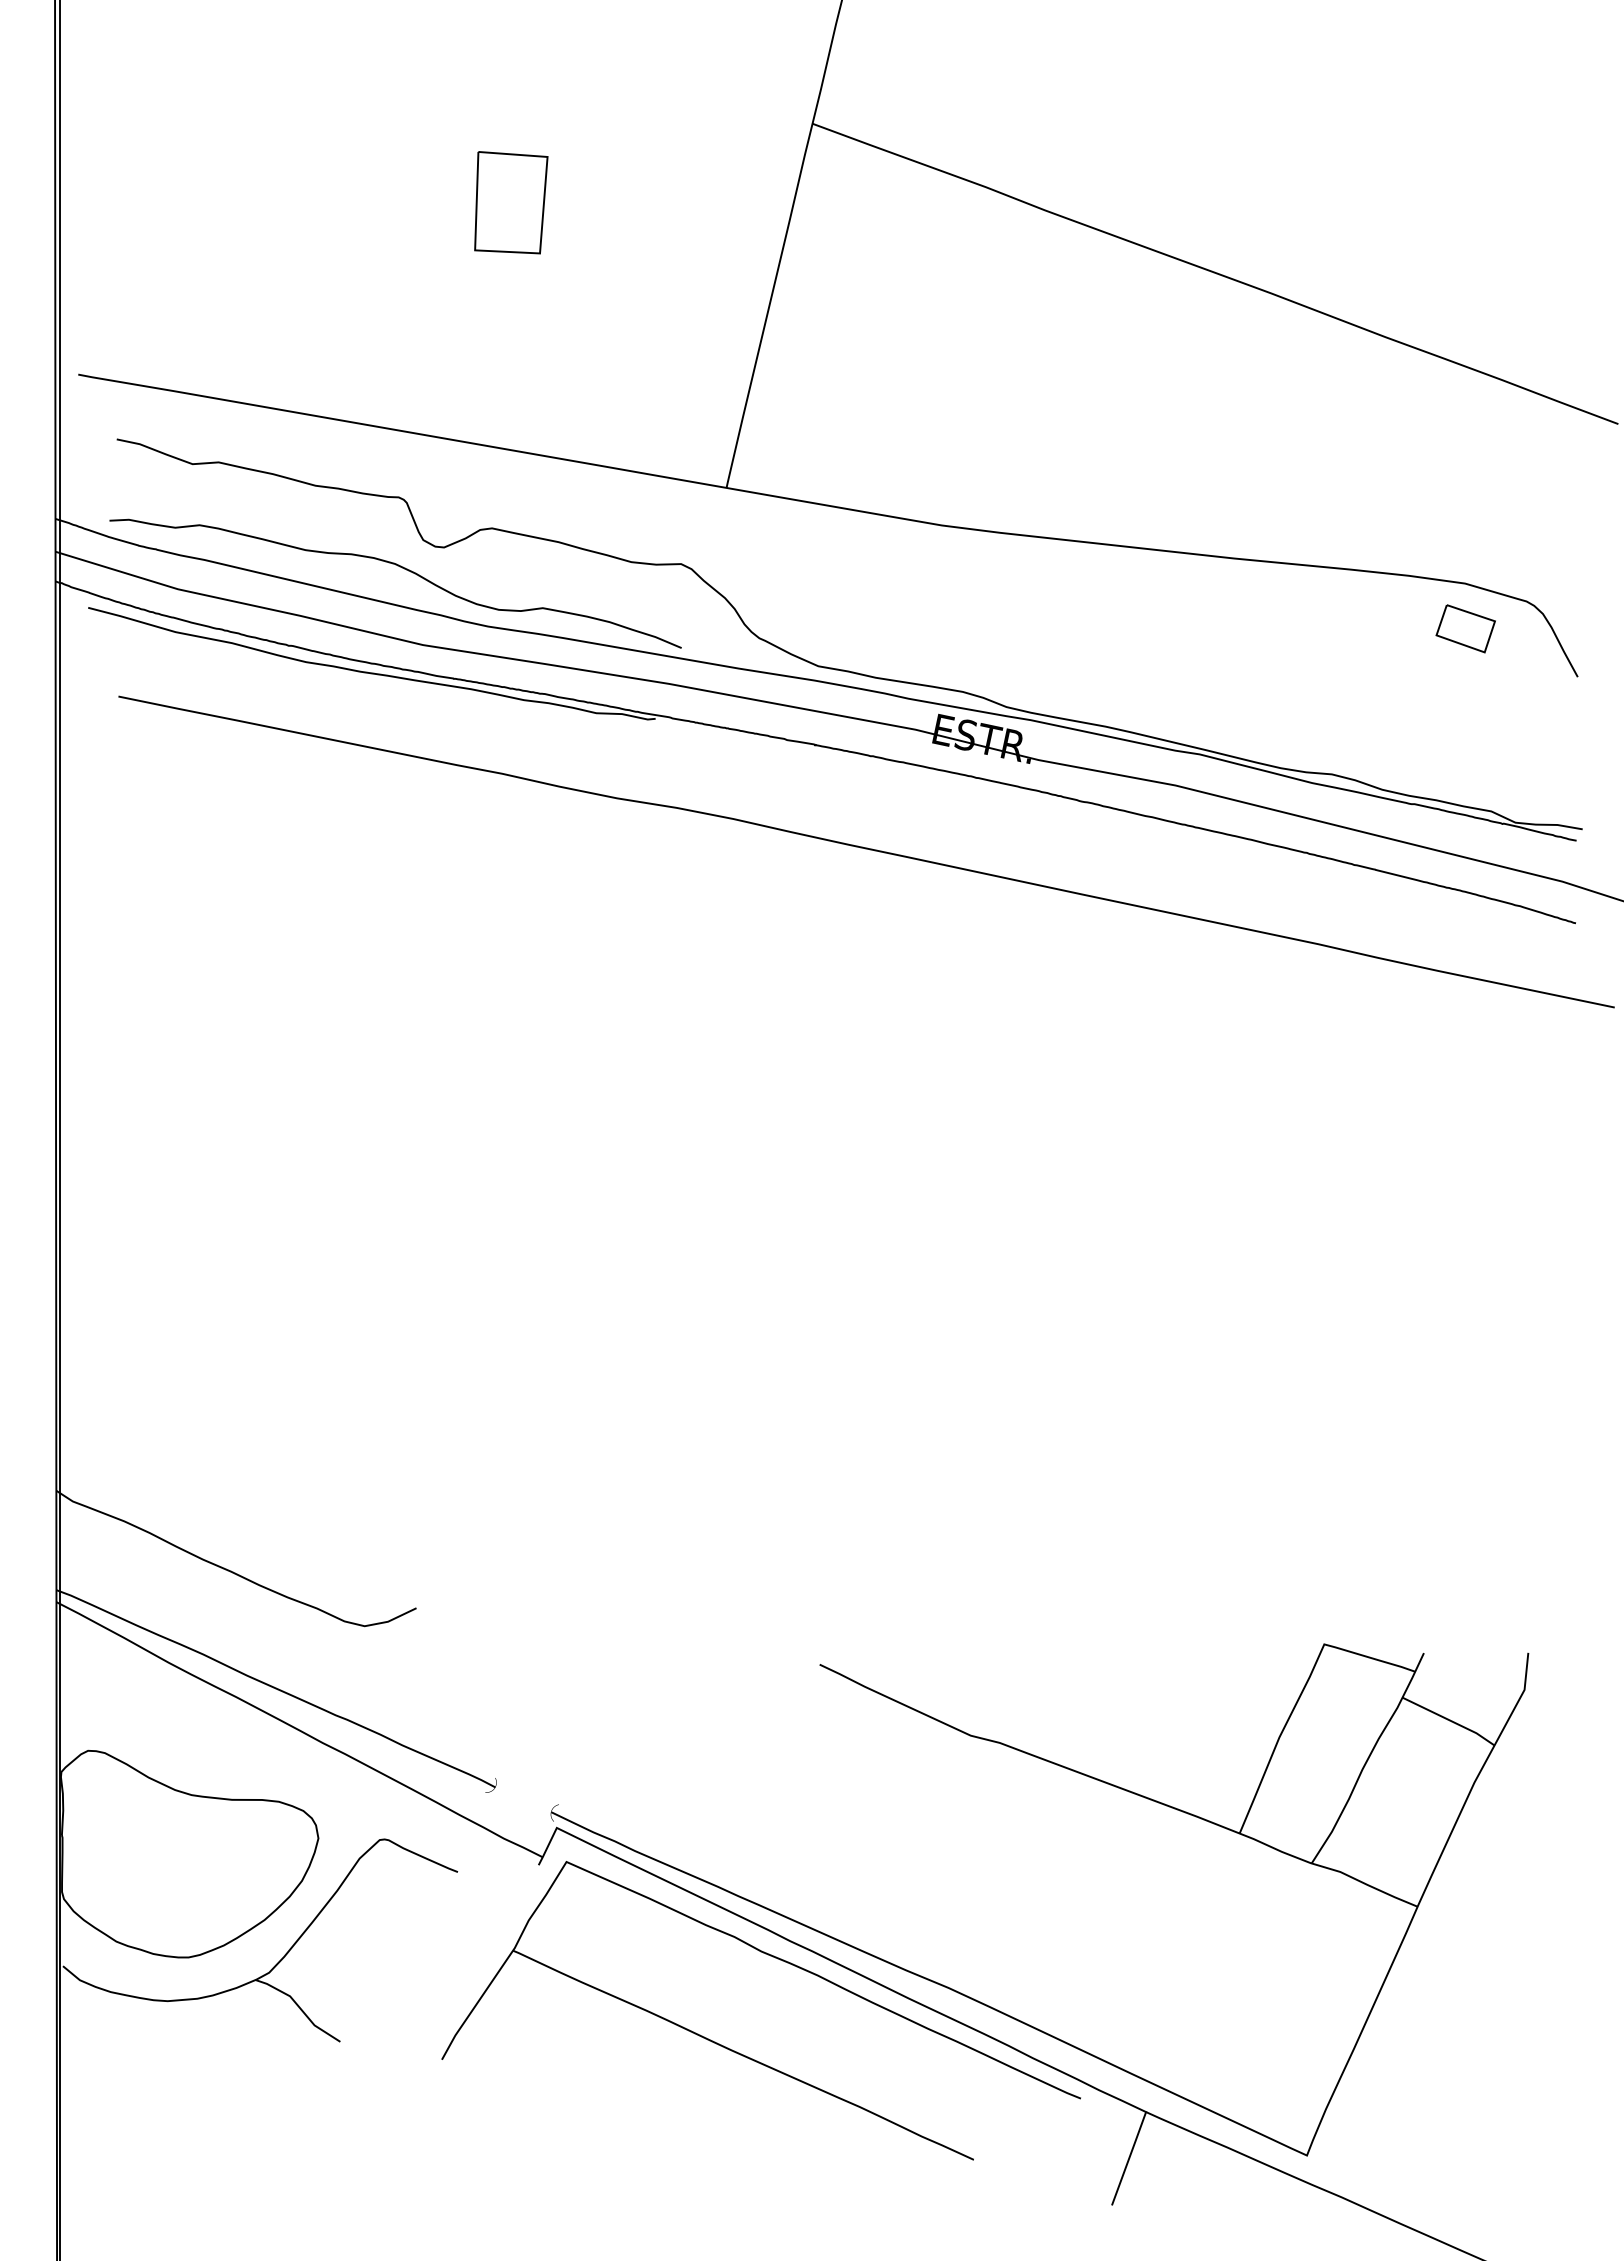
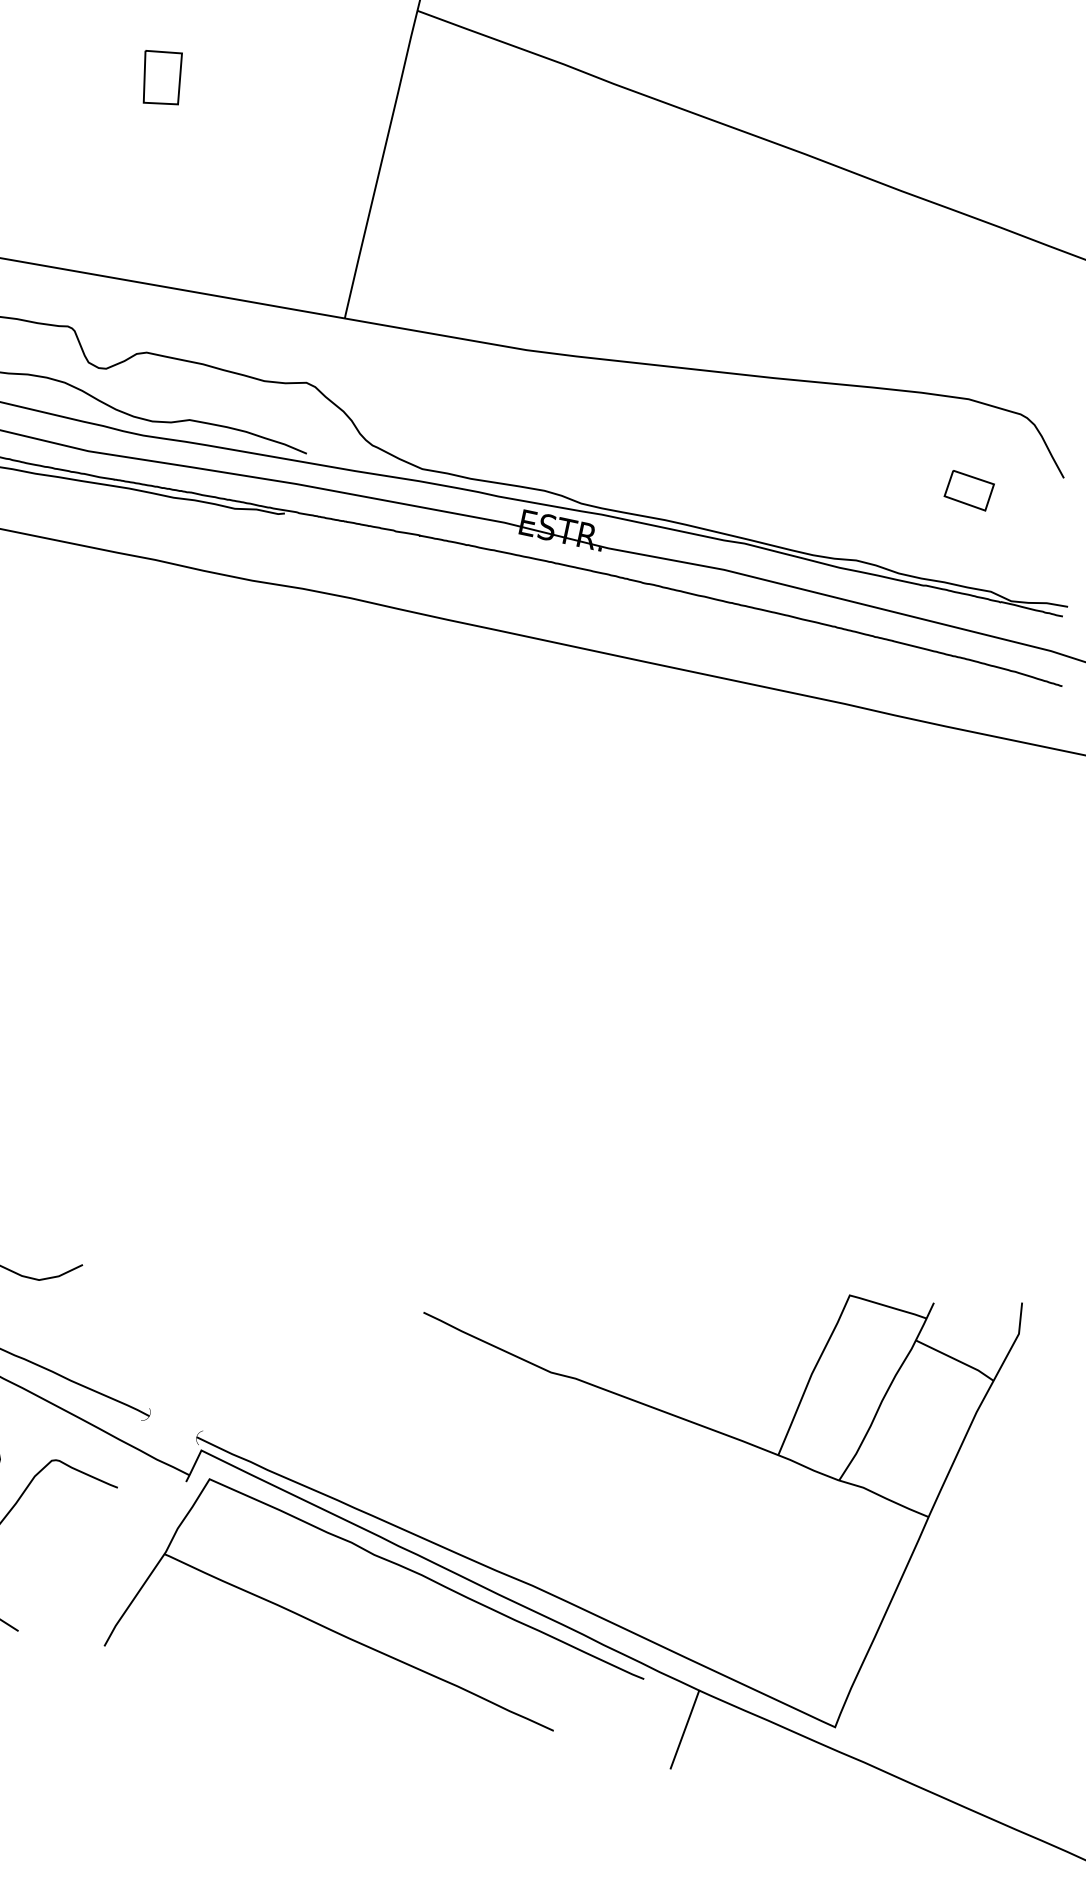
part: (510, 202) -> (162, 77), size x0.62
part: (1465, 628) -> (969, 490), moved

